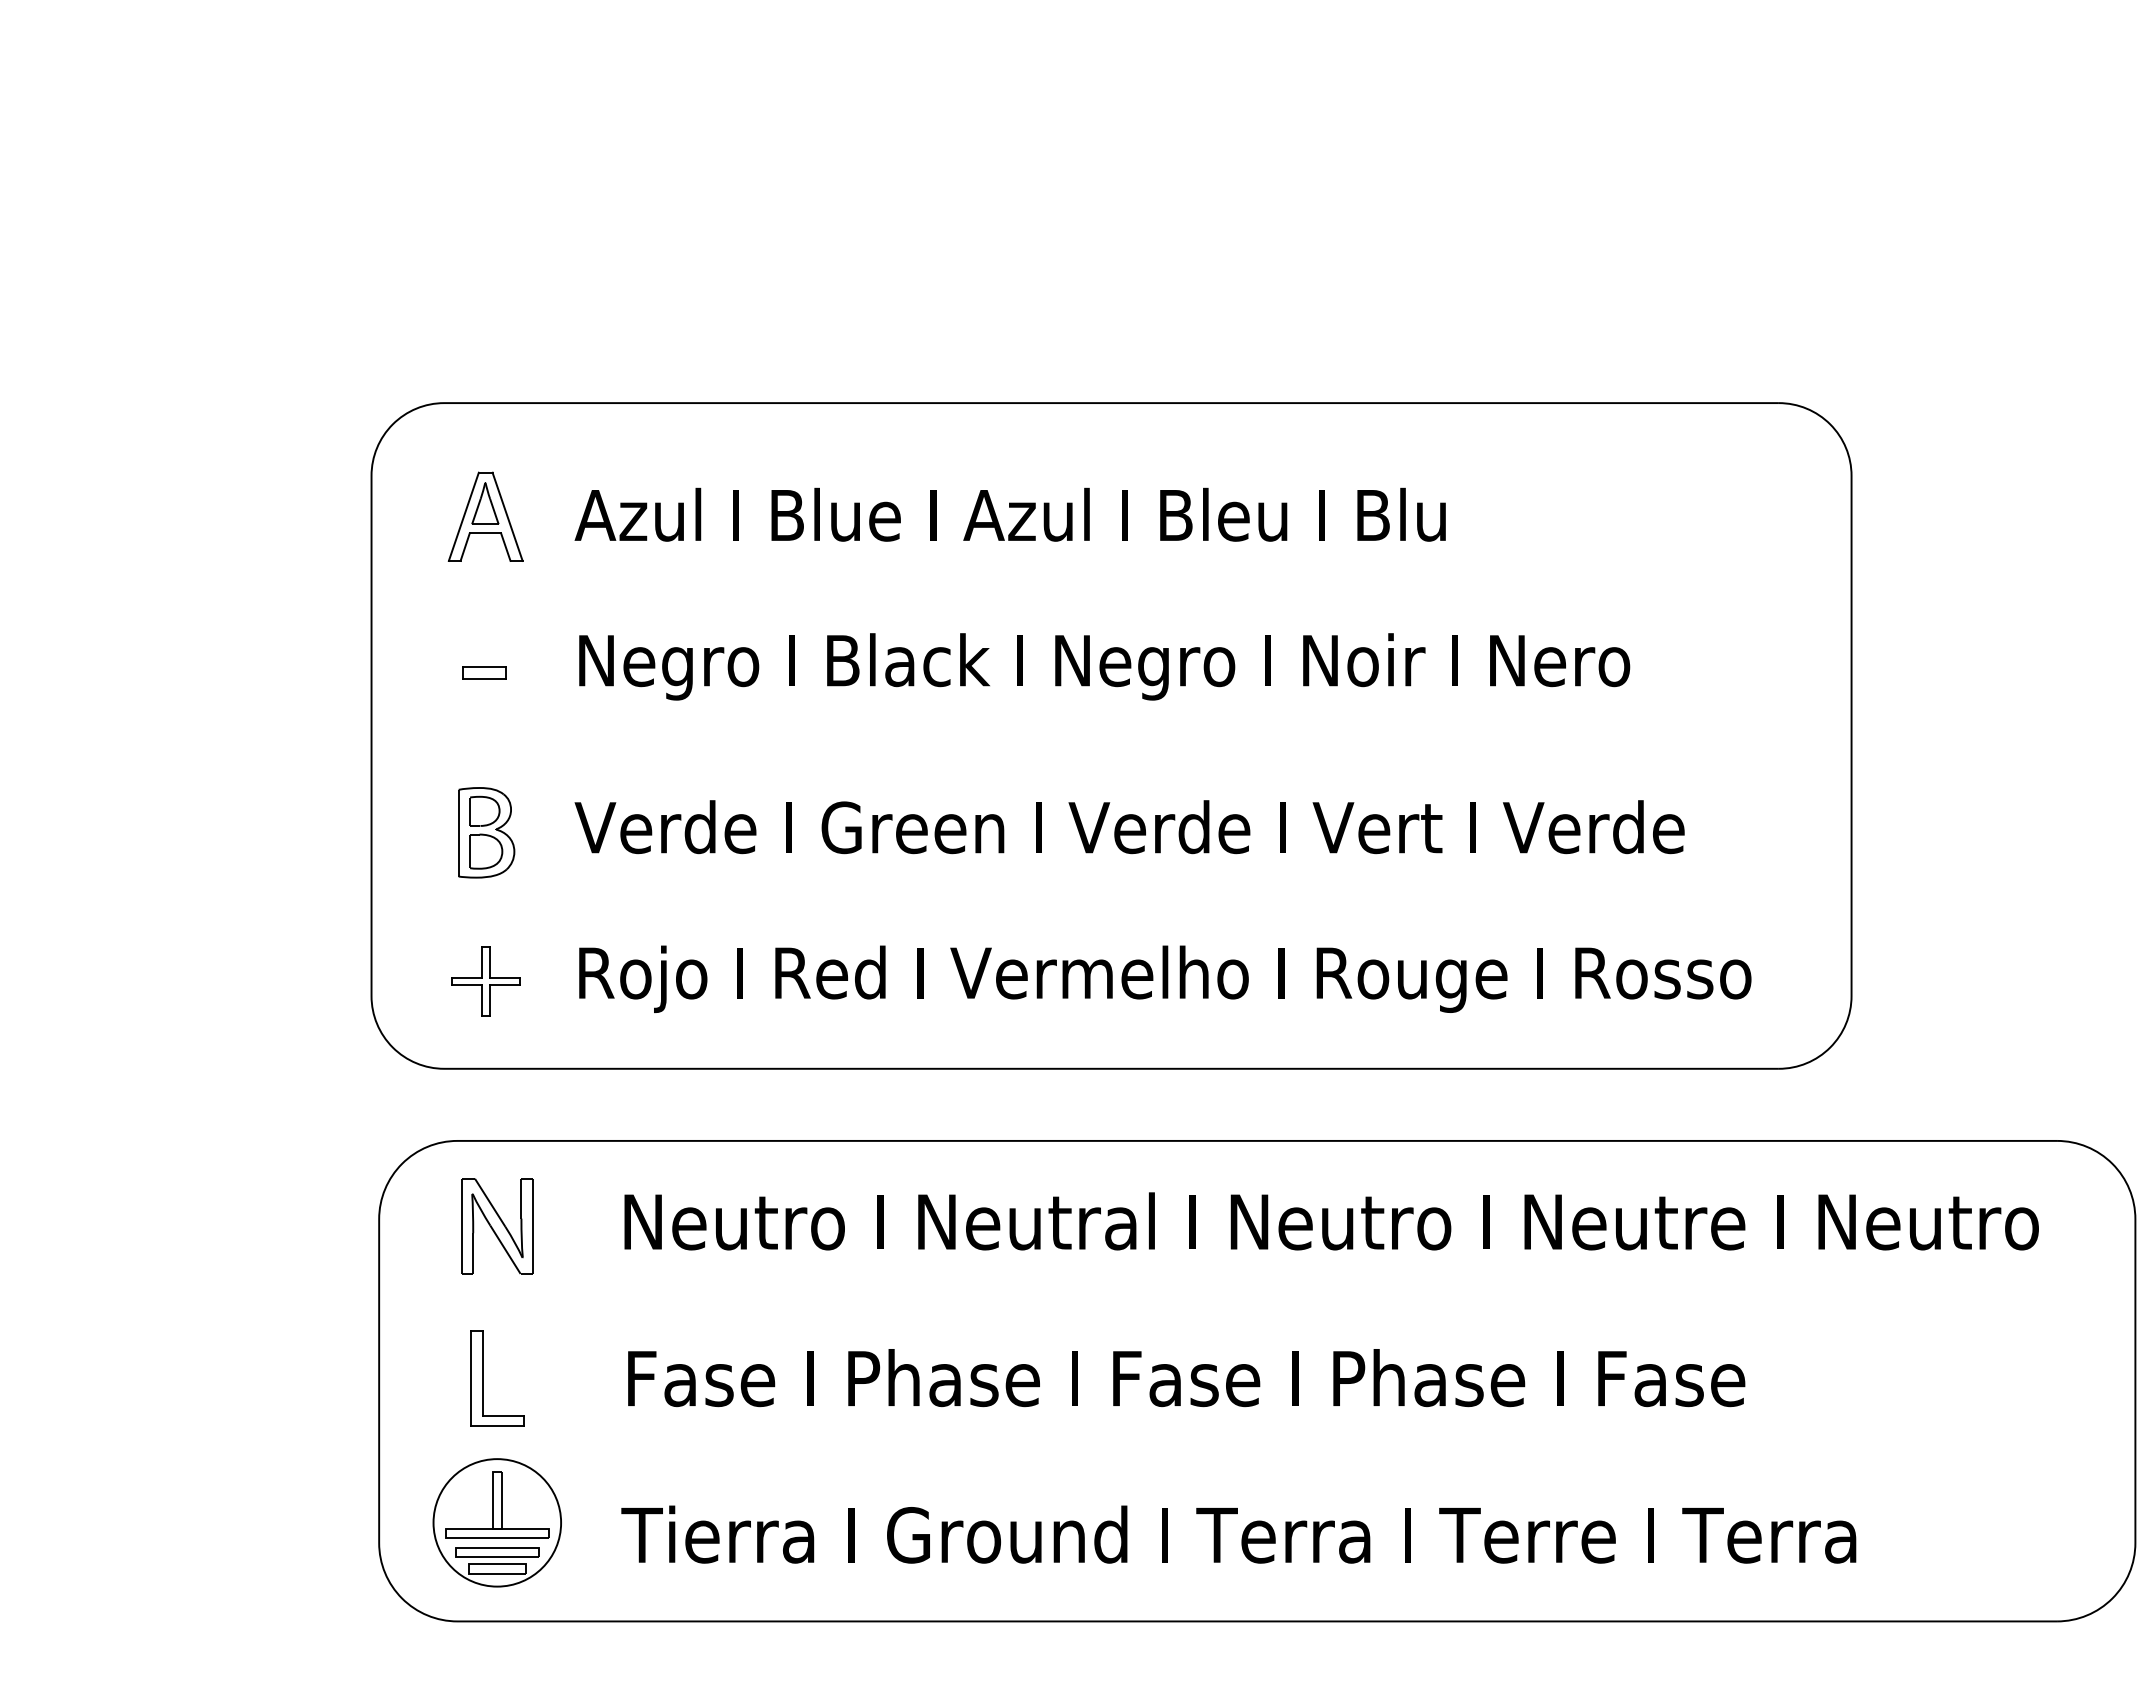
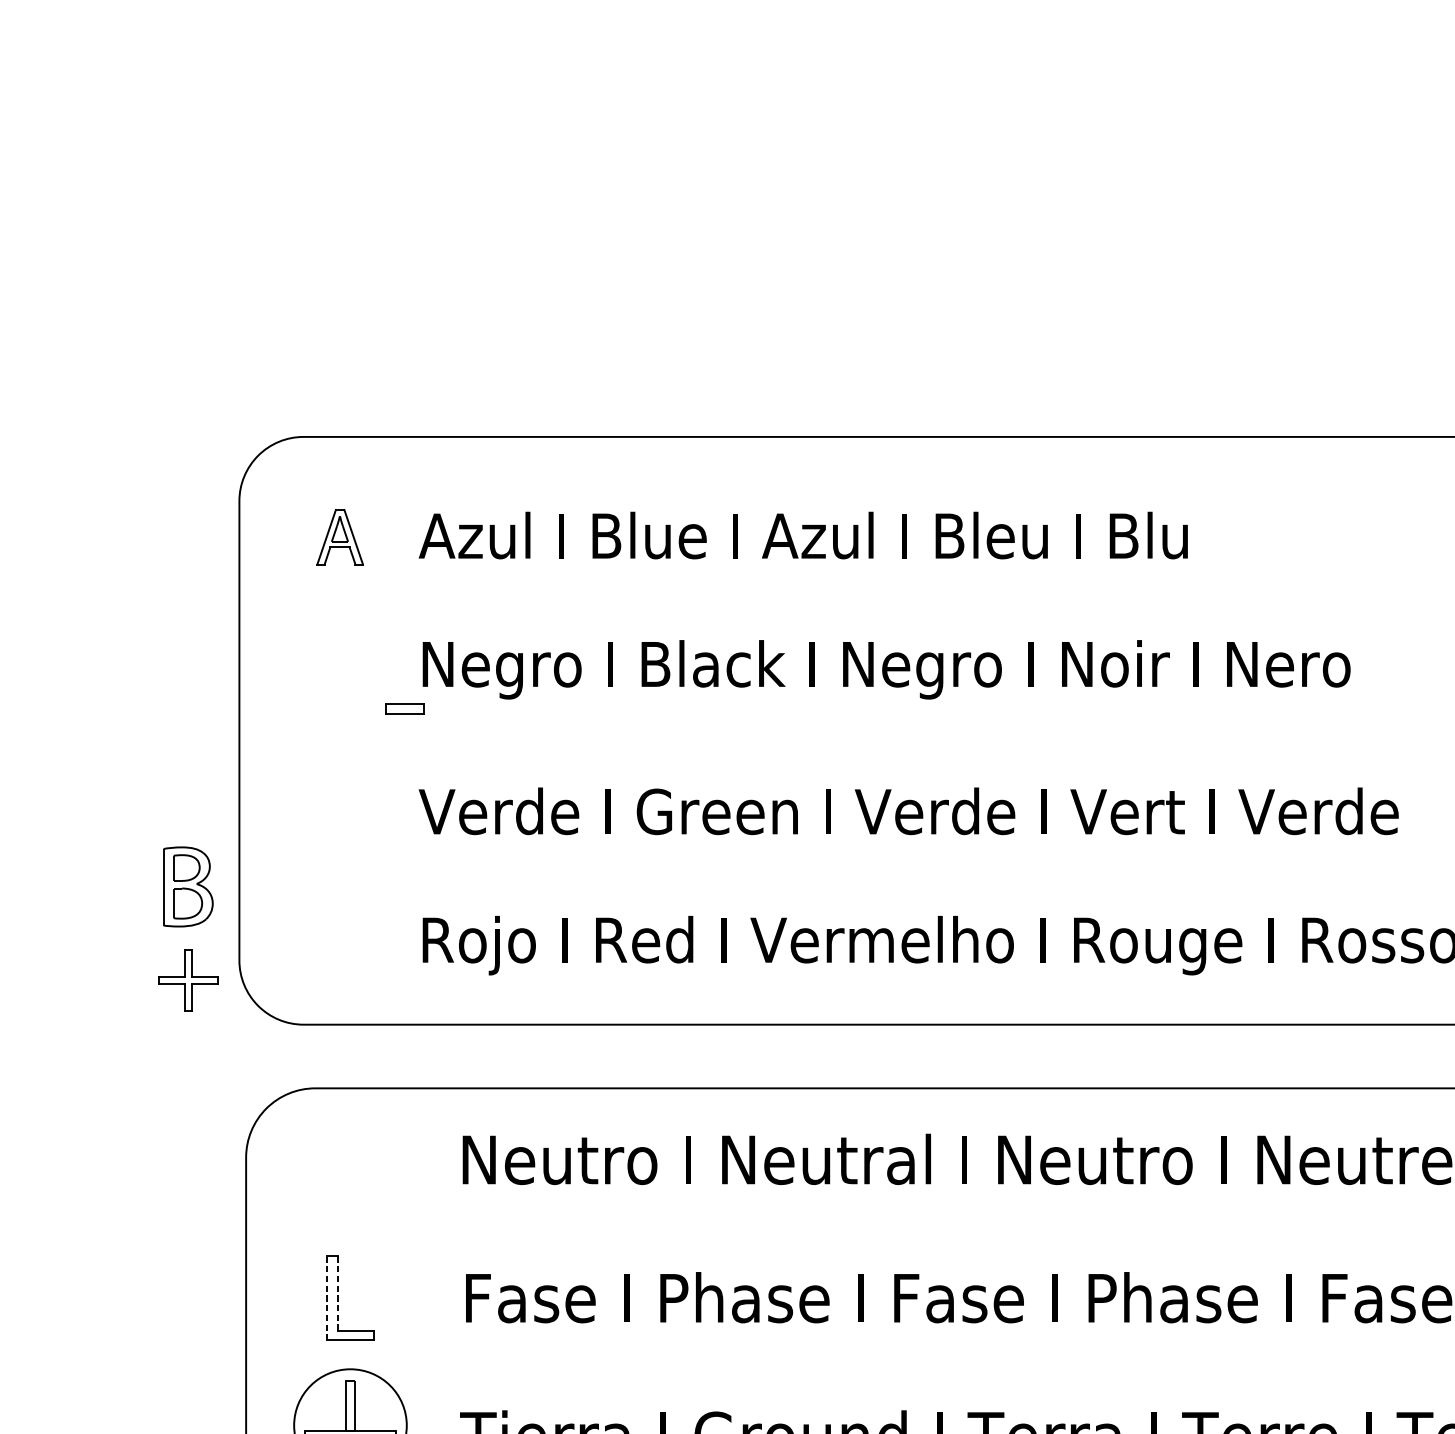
part: (485, 516) -> (340, 537), size x0.7
part: (484, 672) -> (404, 708), moved
part: (486, 832) -> (188, 886), moved
part: (485, 981) -> (188, 980), moved
part: (497, 1226) -> (350, 1163), removed
line: (483, 1374) -> (338, 1294), solid -> dashed
line: (470, 1378) -> (326, 1298), solid -> dashed

